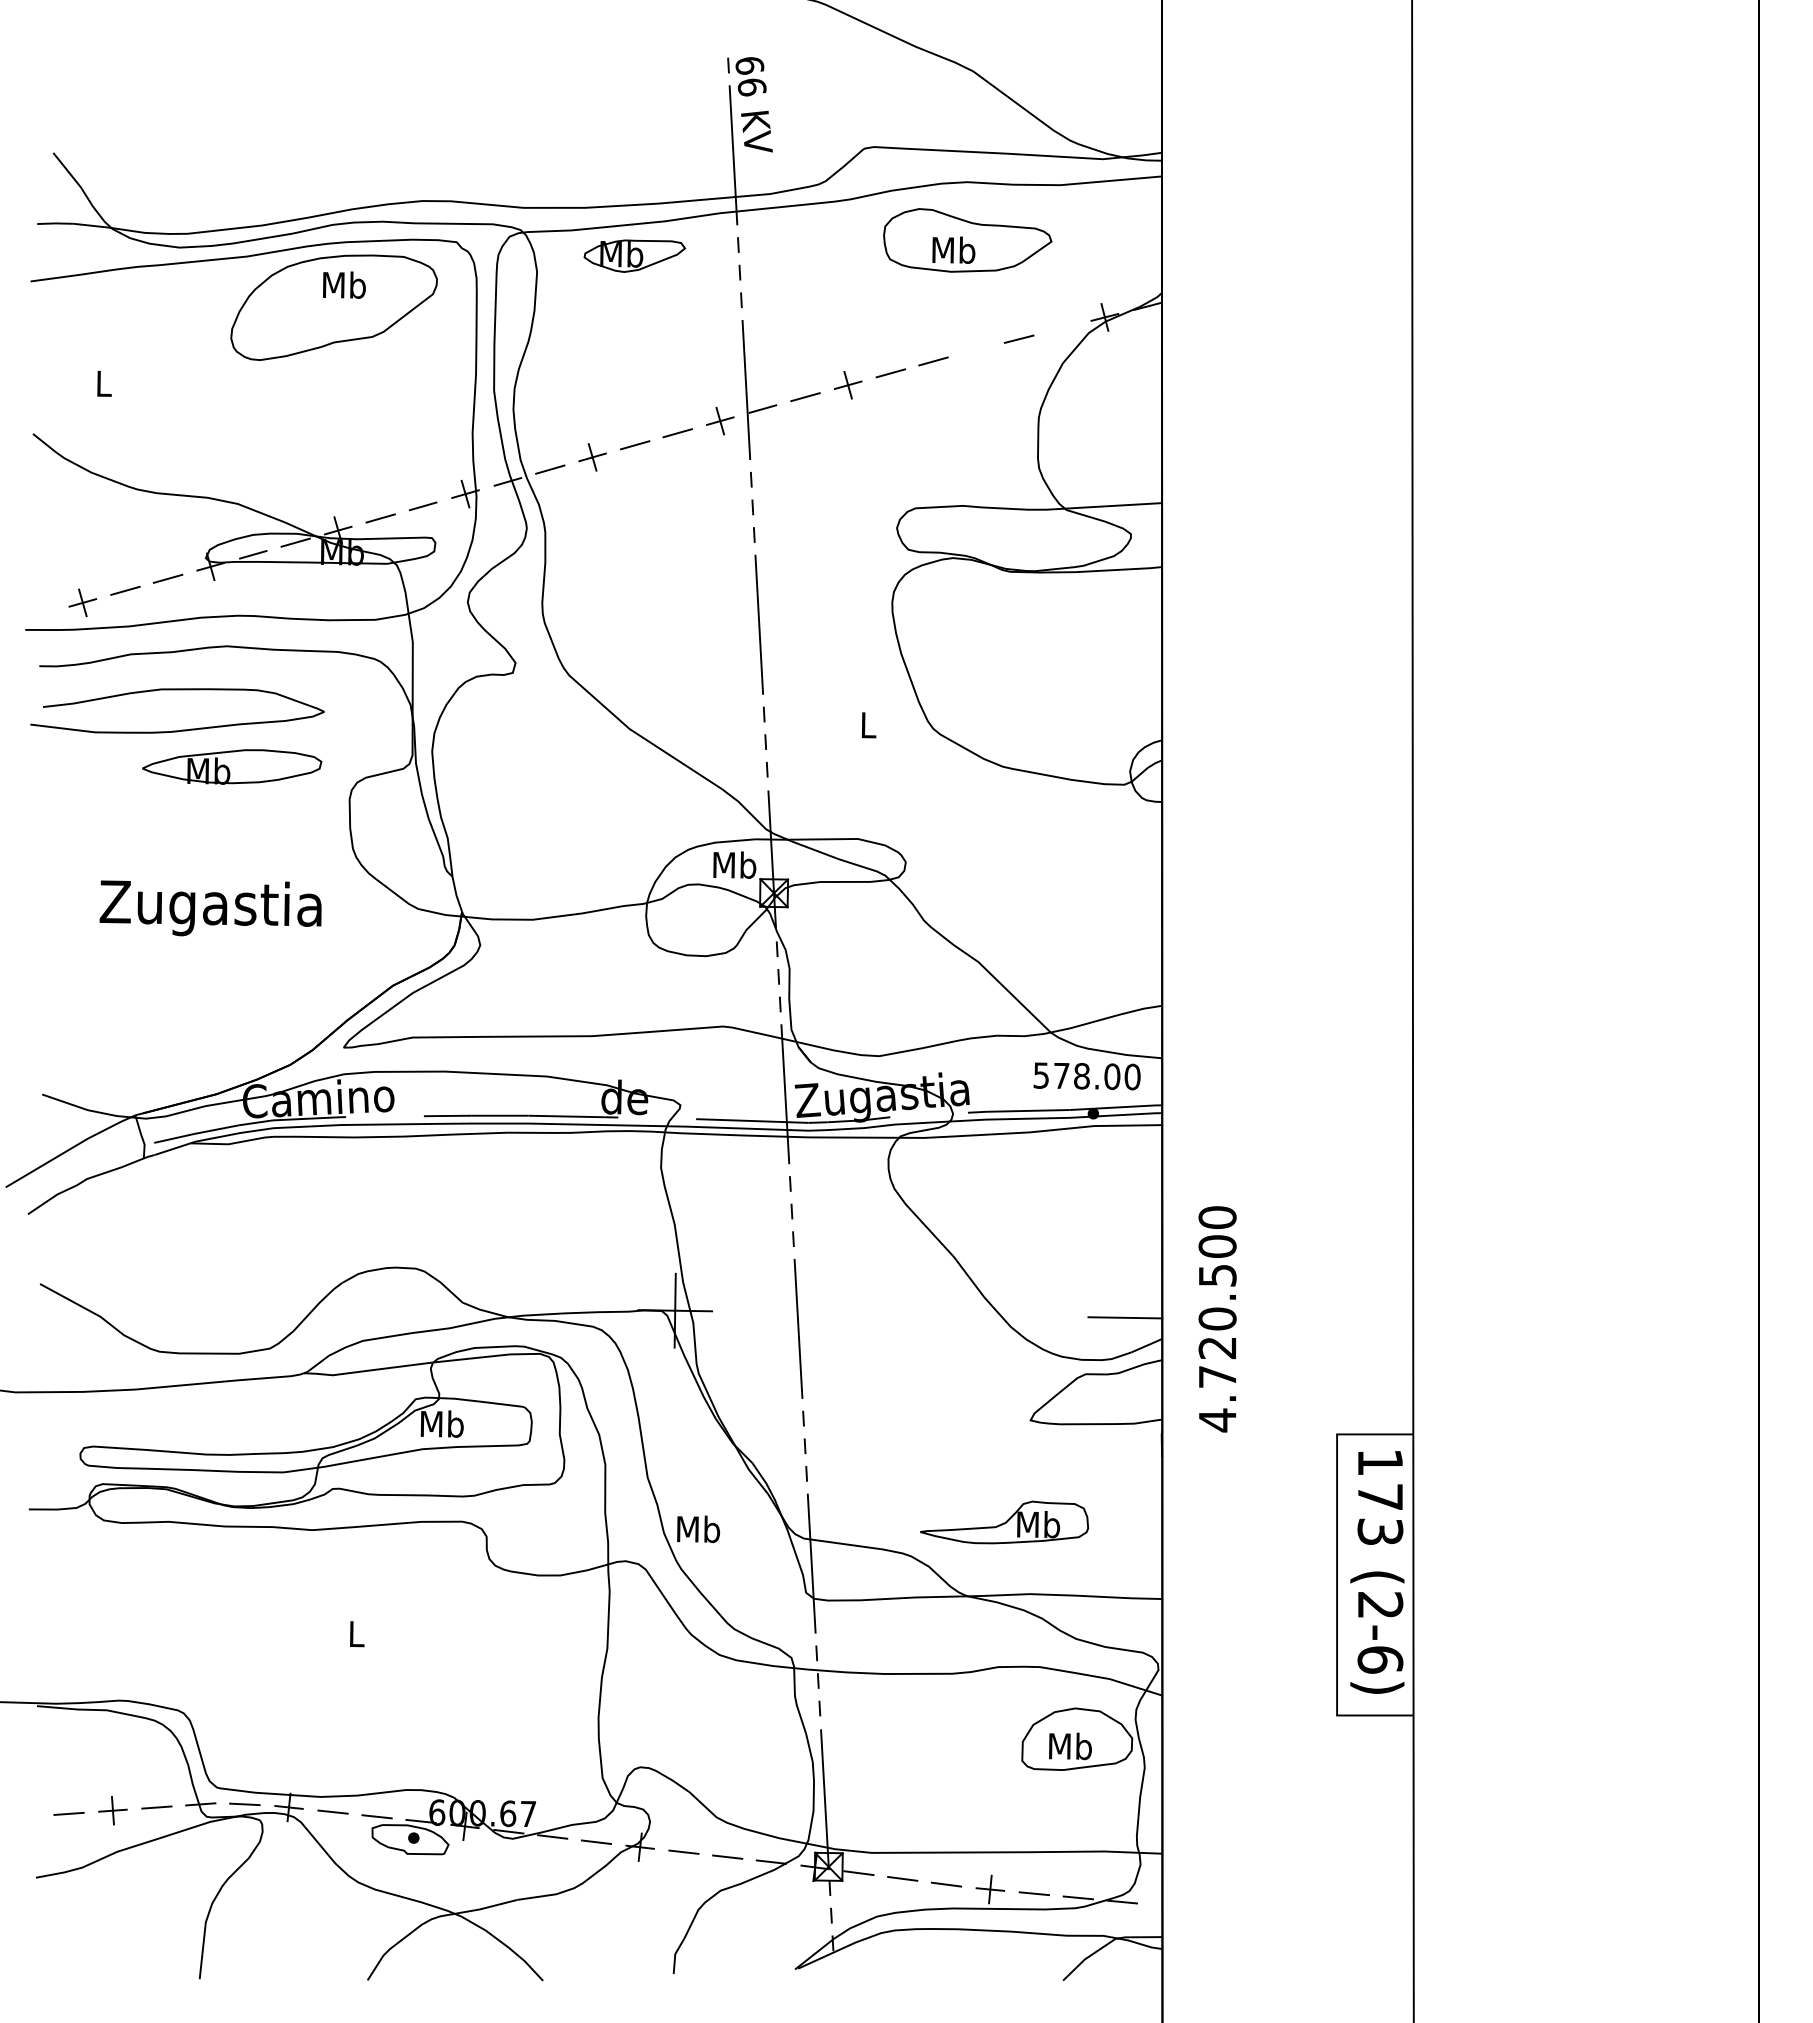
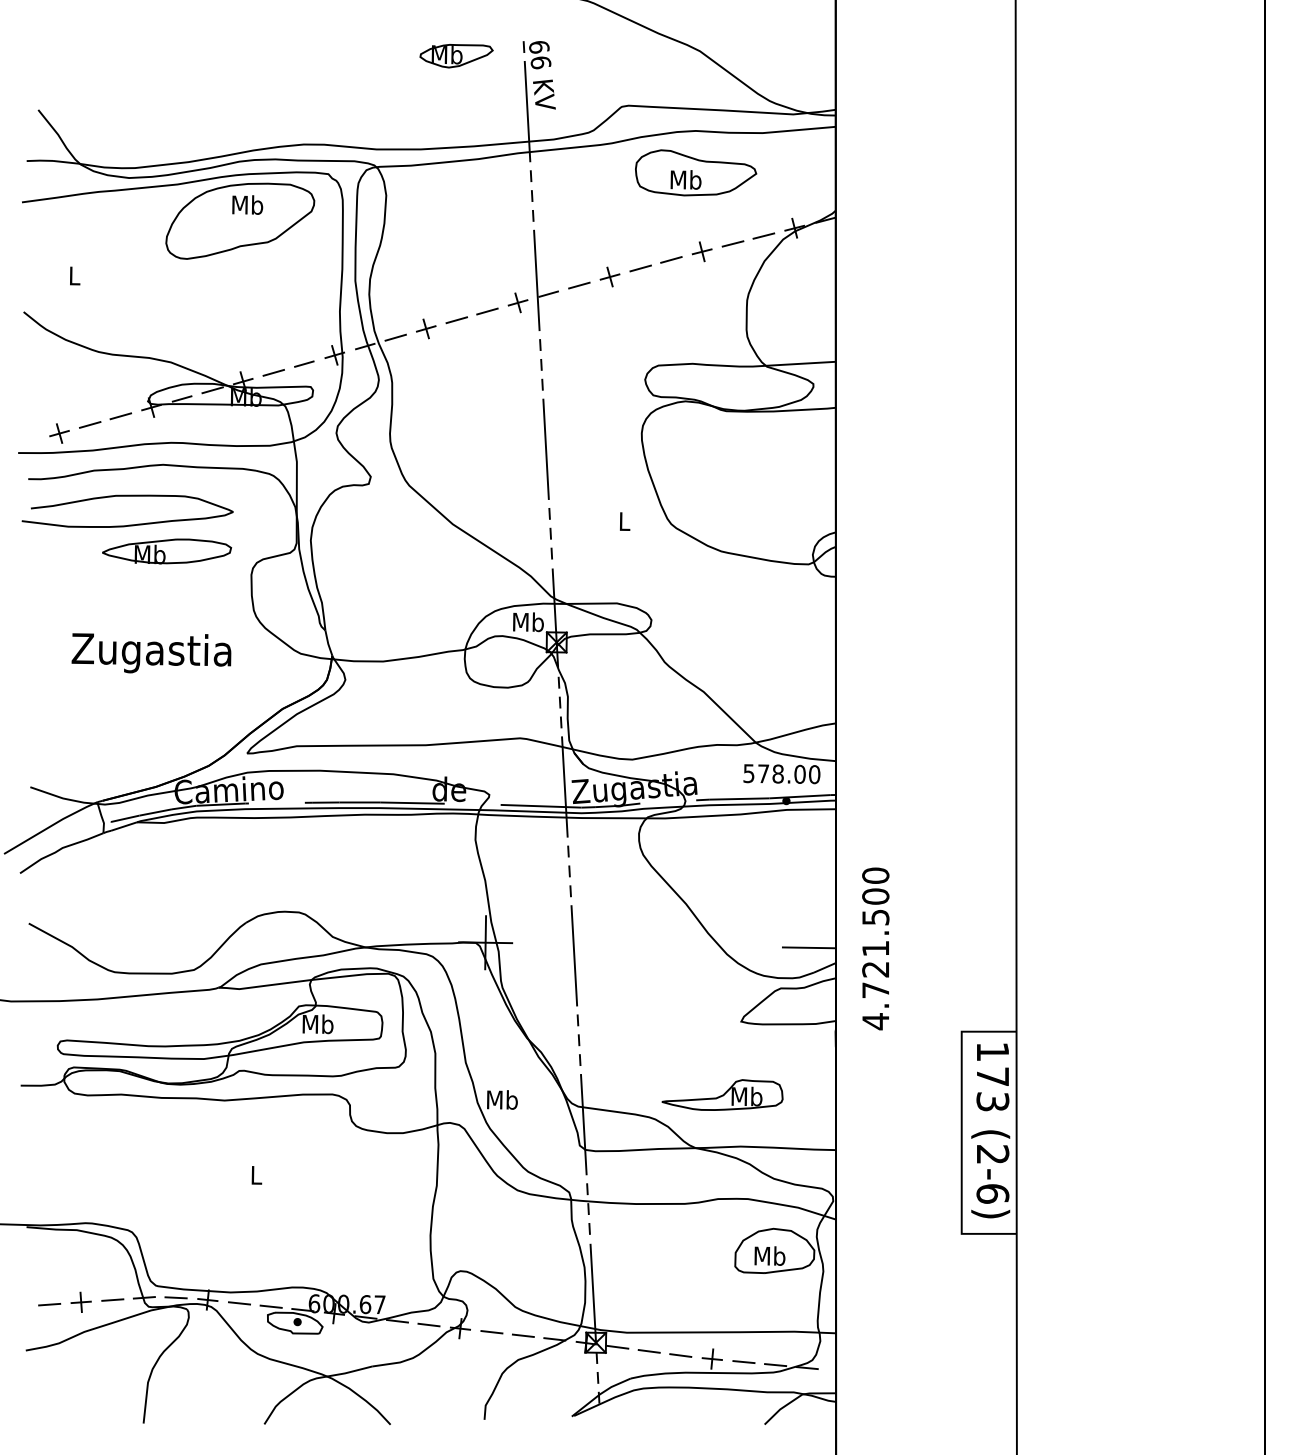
part: (634, 255) -> (456, 55), moved
line: (1061, 327) -> (763, 235), added
part: (976, 349) -> (702, 251), added
text: (1217, 1318) -> (875, 948), 4.720.500 -> 4.721.500

